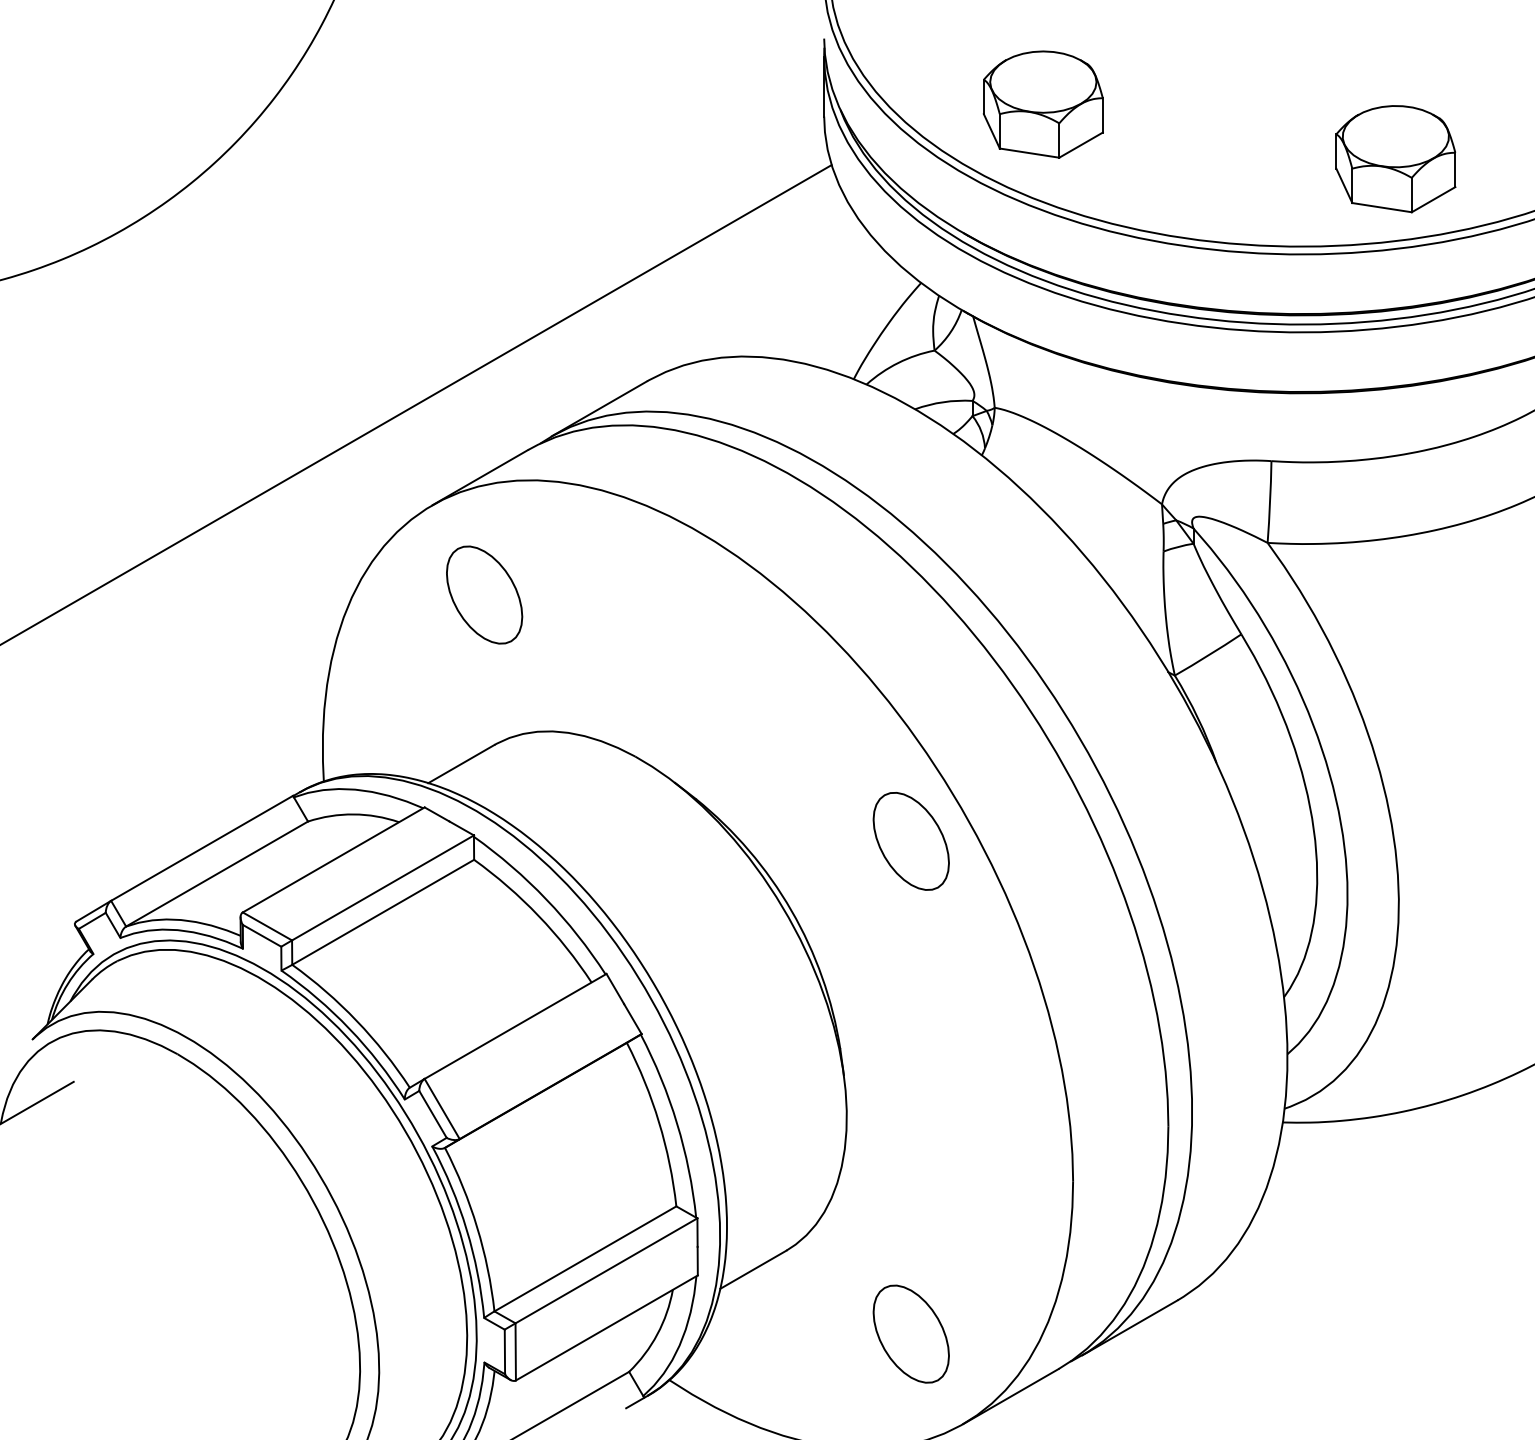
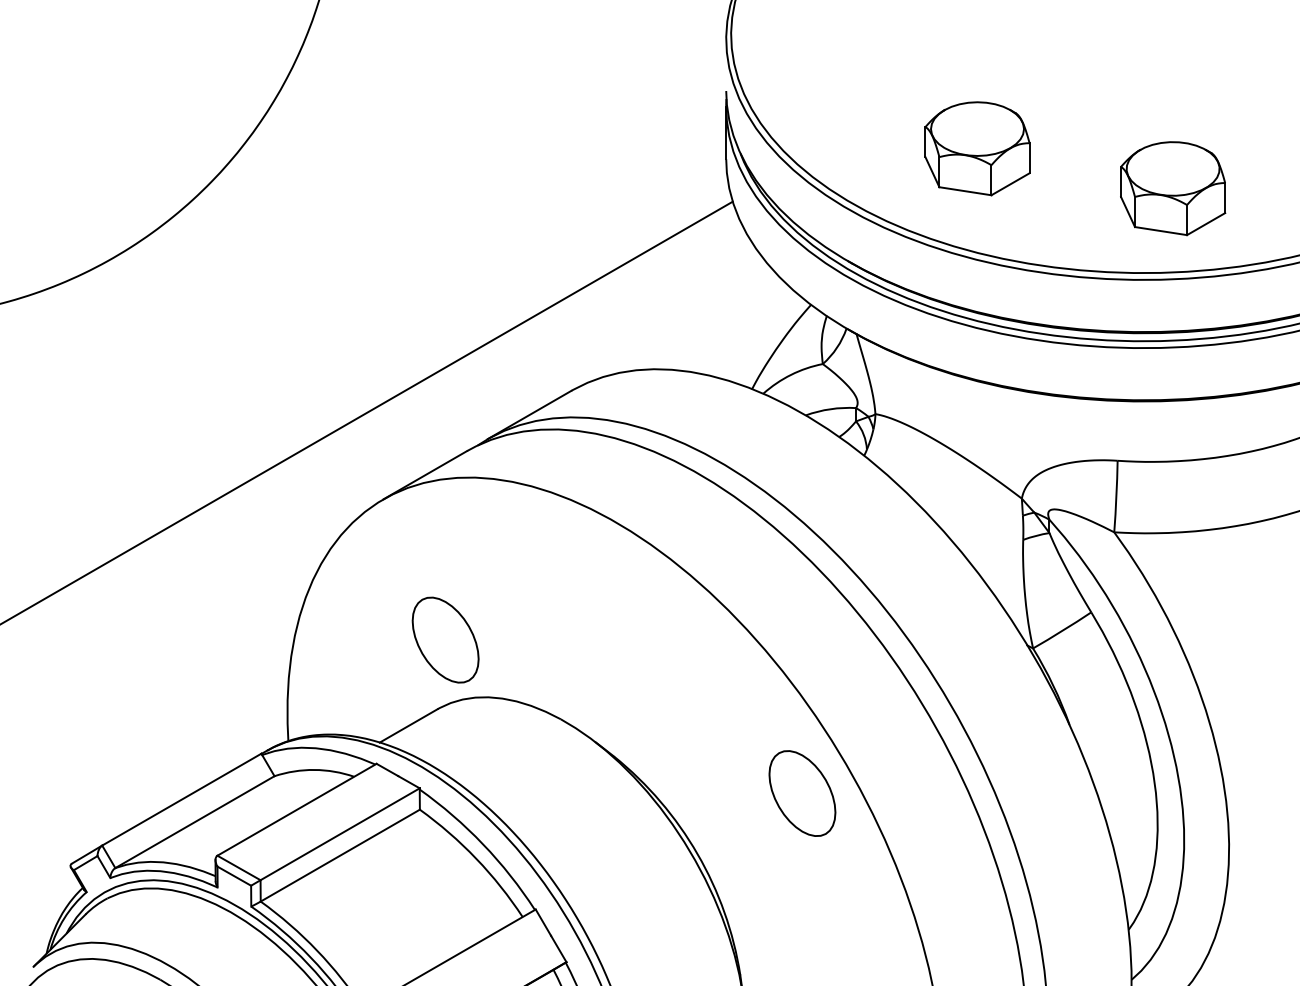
part: (1042, 104) -> (976, 148), moved
part: (1395, 159) -> (1172, 188), moved
part: (484, 594) -> (445, 639), moved

